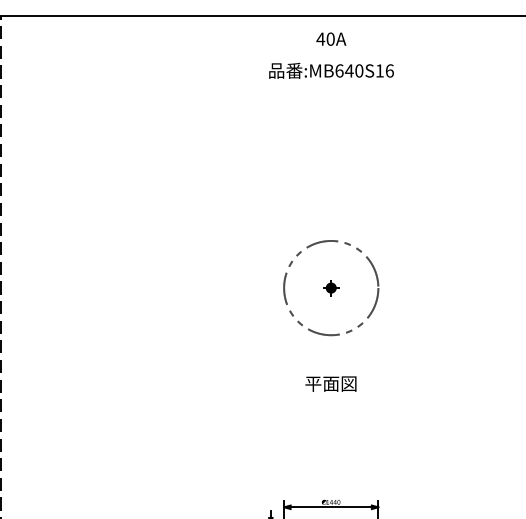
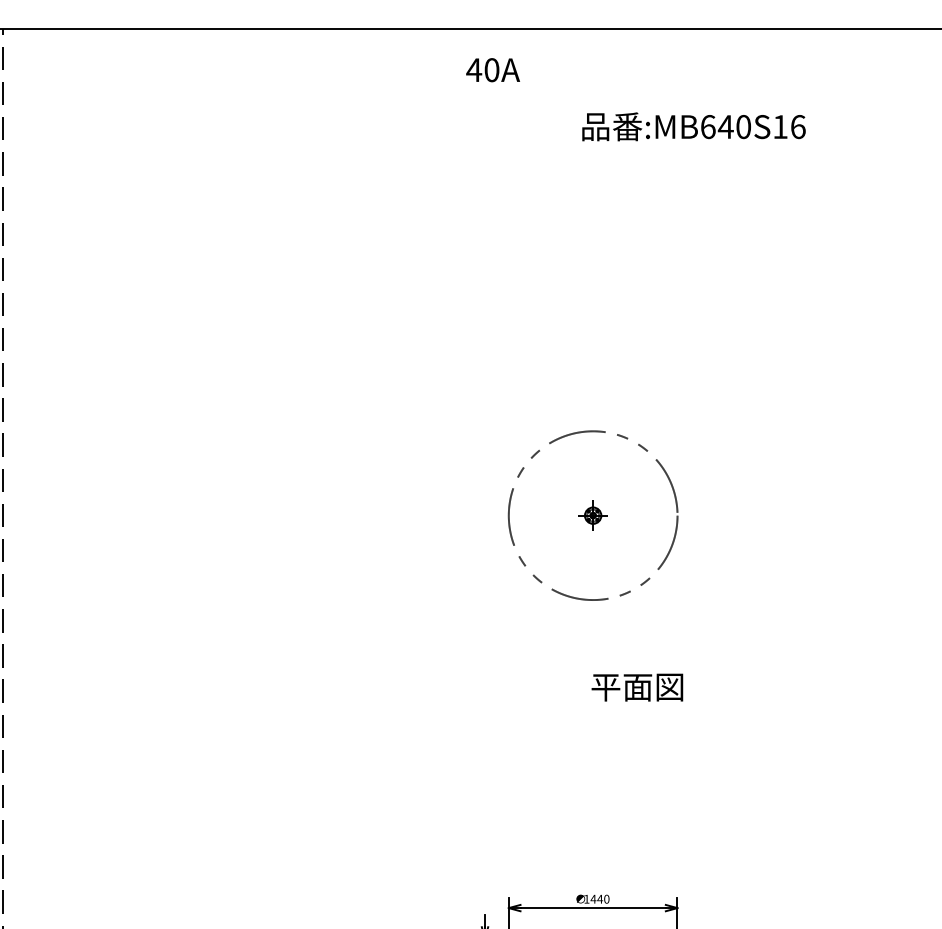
text: (331, 38) -> (493, 68), moved
text: (331, 70) -> (693, 126), moved
text: (330, 383) -> (636, 686), moved

